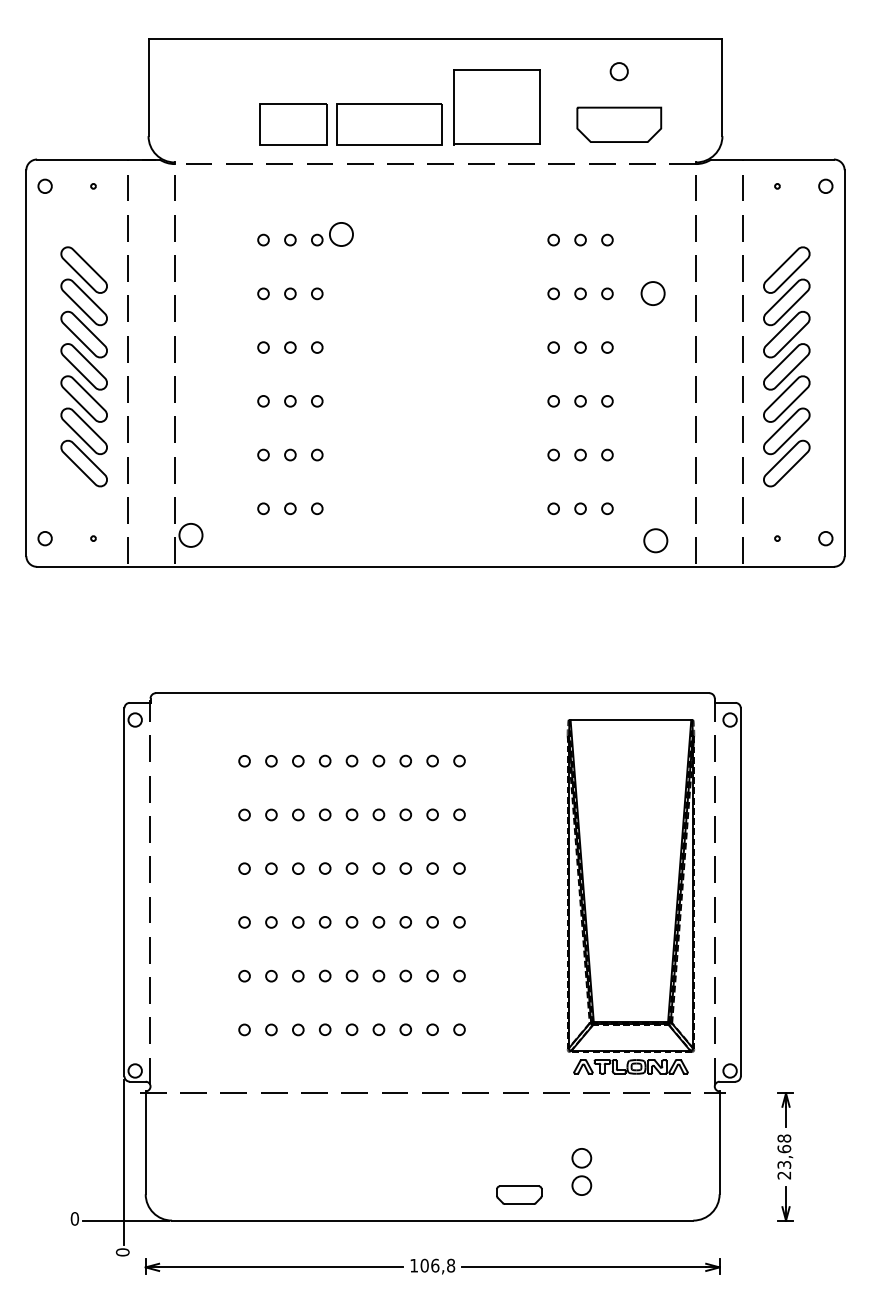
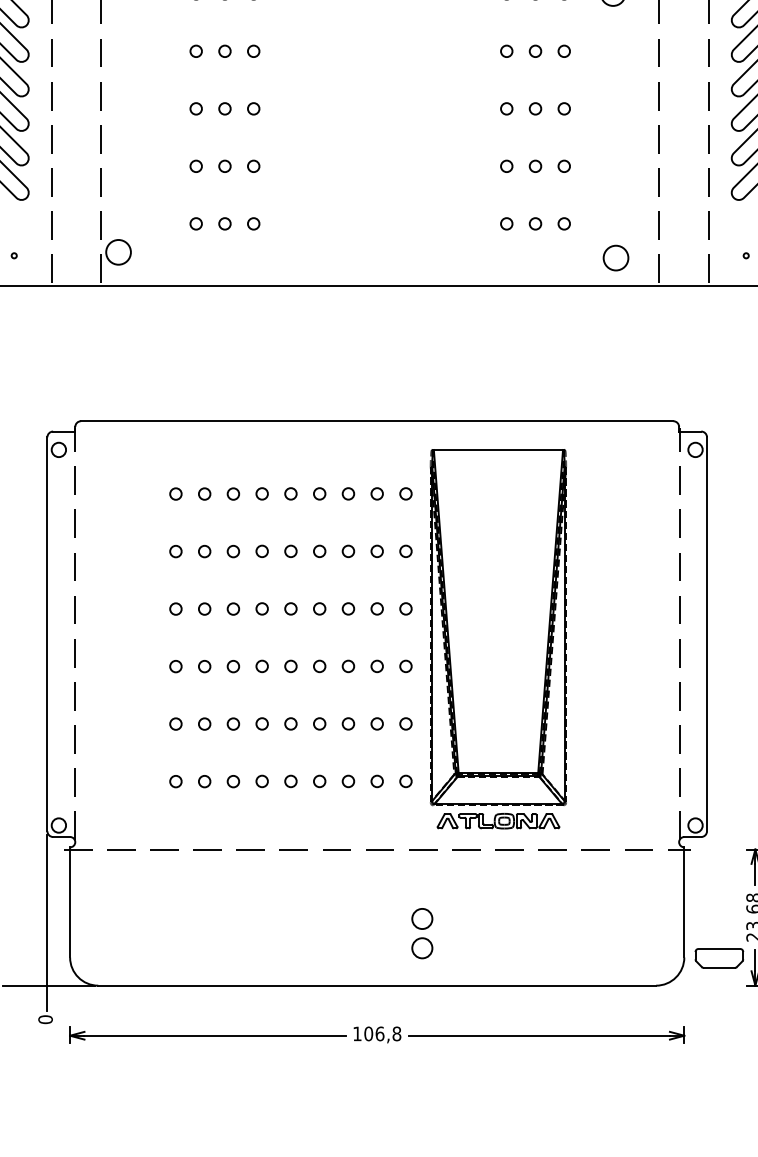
part: (630, 896) -> (497, 638), moved
part: (581, 1171) -> (421, 933), moved
part: (519, 1194) -> (719, 957), moved

